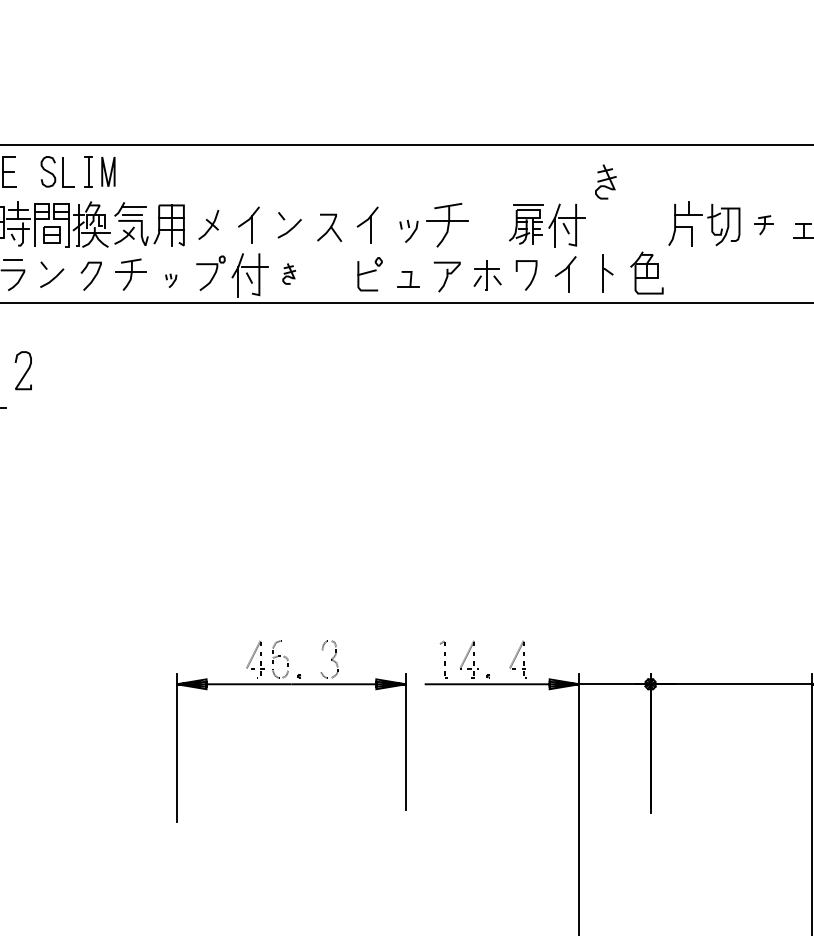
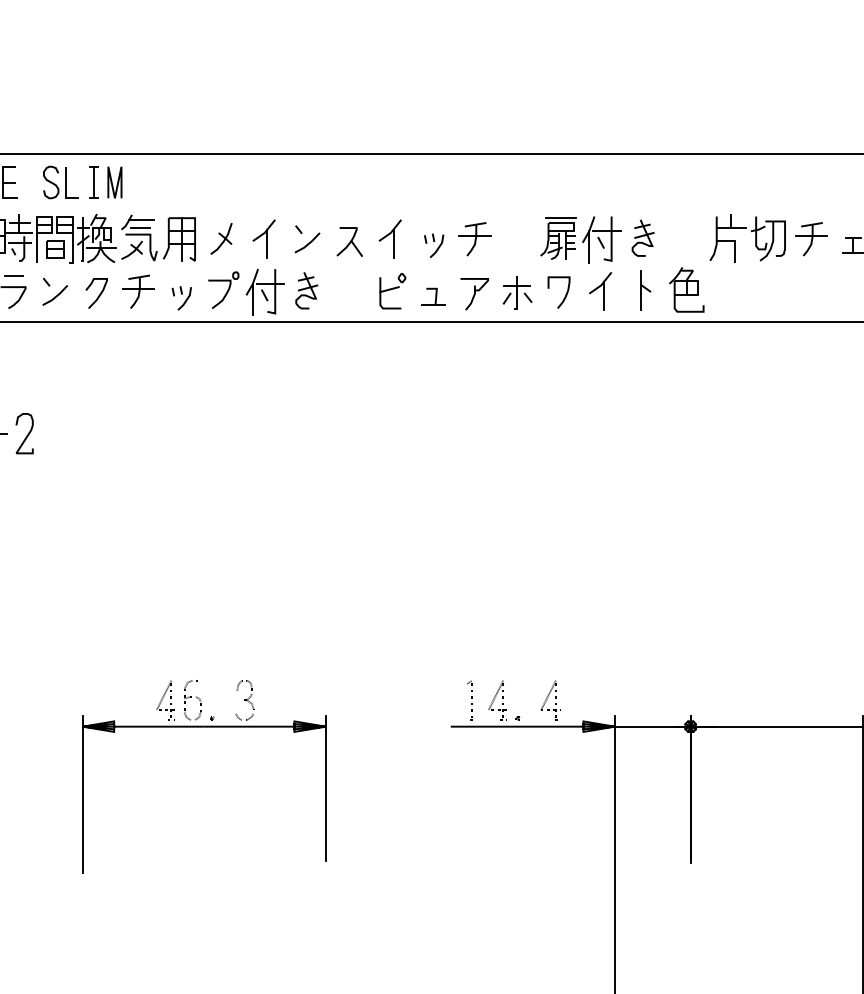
part: (605, 181) -> (642, 237), moved
part: (447, 225) -> (474, 239), size x0.71
part: (764, 225) -> (811, 239), size x1.67
part: (288, 273) -> (306, 290), size x1.67
part: (171, 281) -> (181, 298), size x1.67
curve: (25, 372) -> (26, 435), moved
part: (291, 685) -> (204, 727), moved

